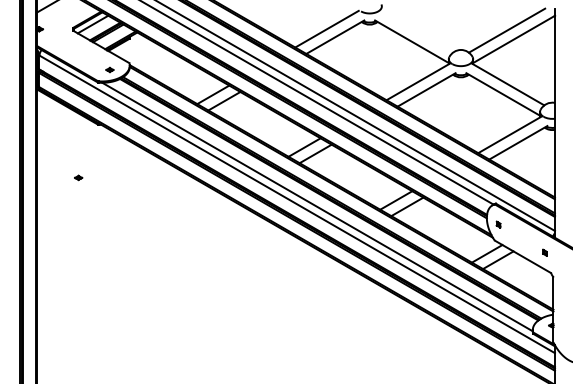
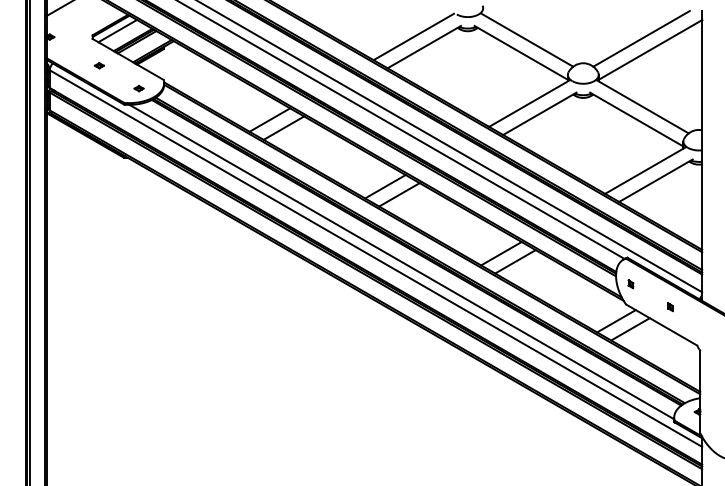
line: (416, 31) -> (527, 39), added
part: (78, 177) -> (99, 65), moved
part: (544, 252) -> (669, 306), moved

